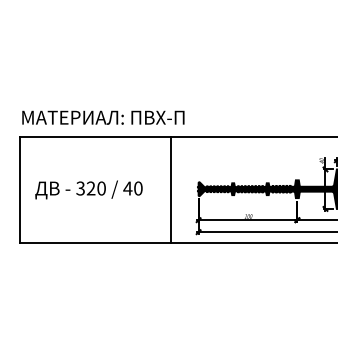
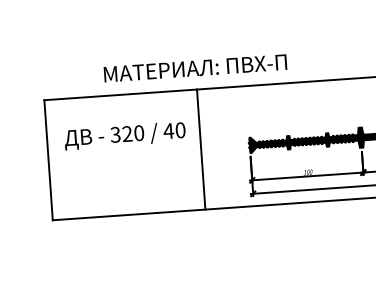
text: (103, 117) -> (195, 68), moved
text: (88, 189) -> (124, 135), moved
line: (171, 189) -> (201, 149), moved

